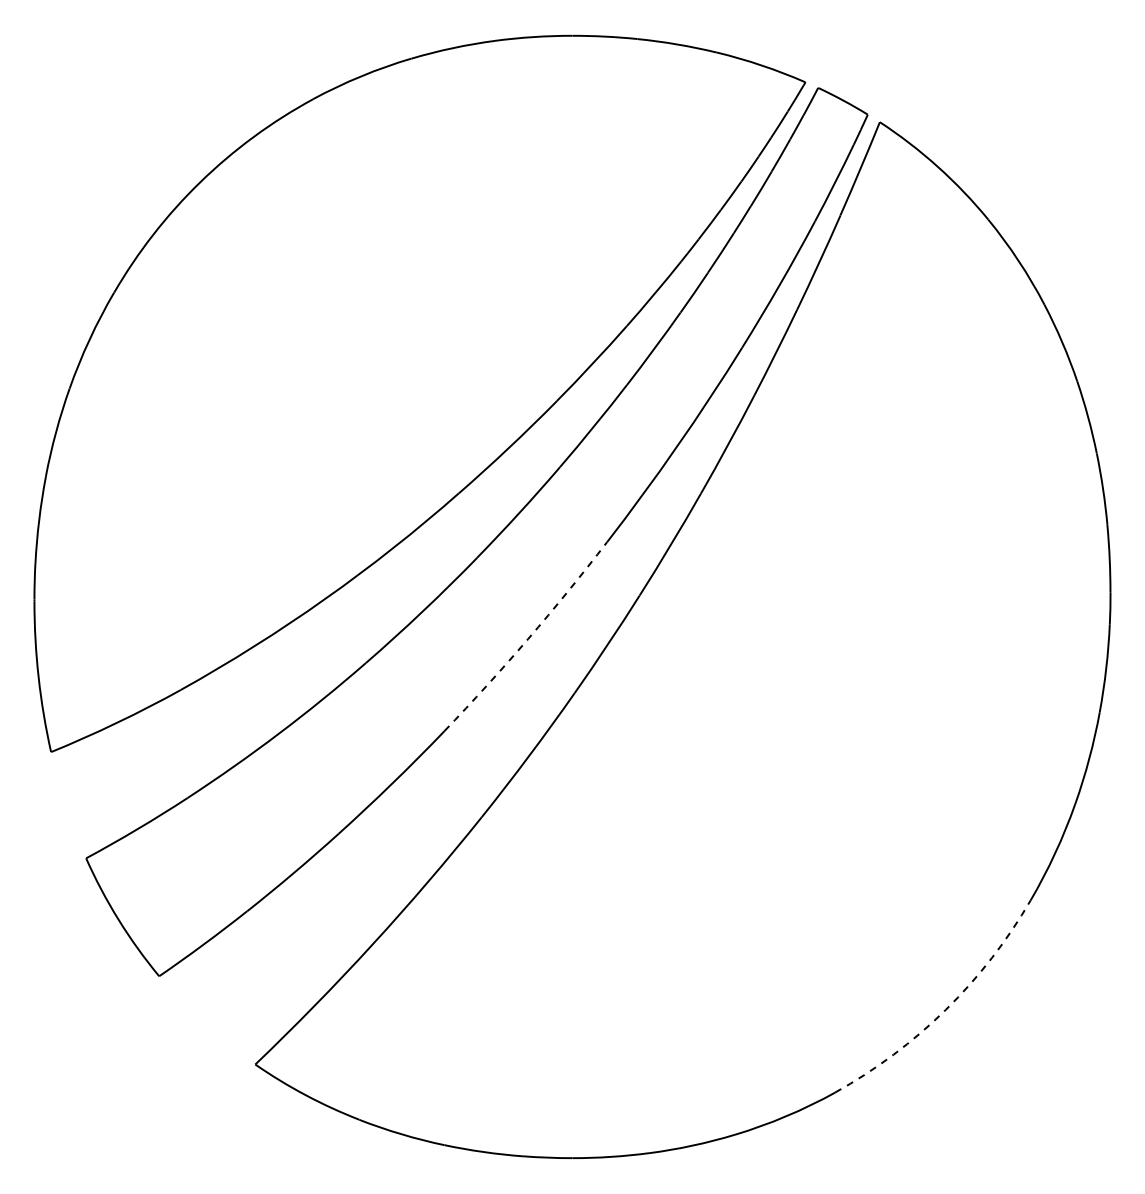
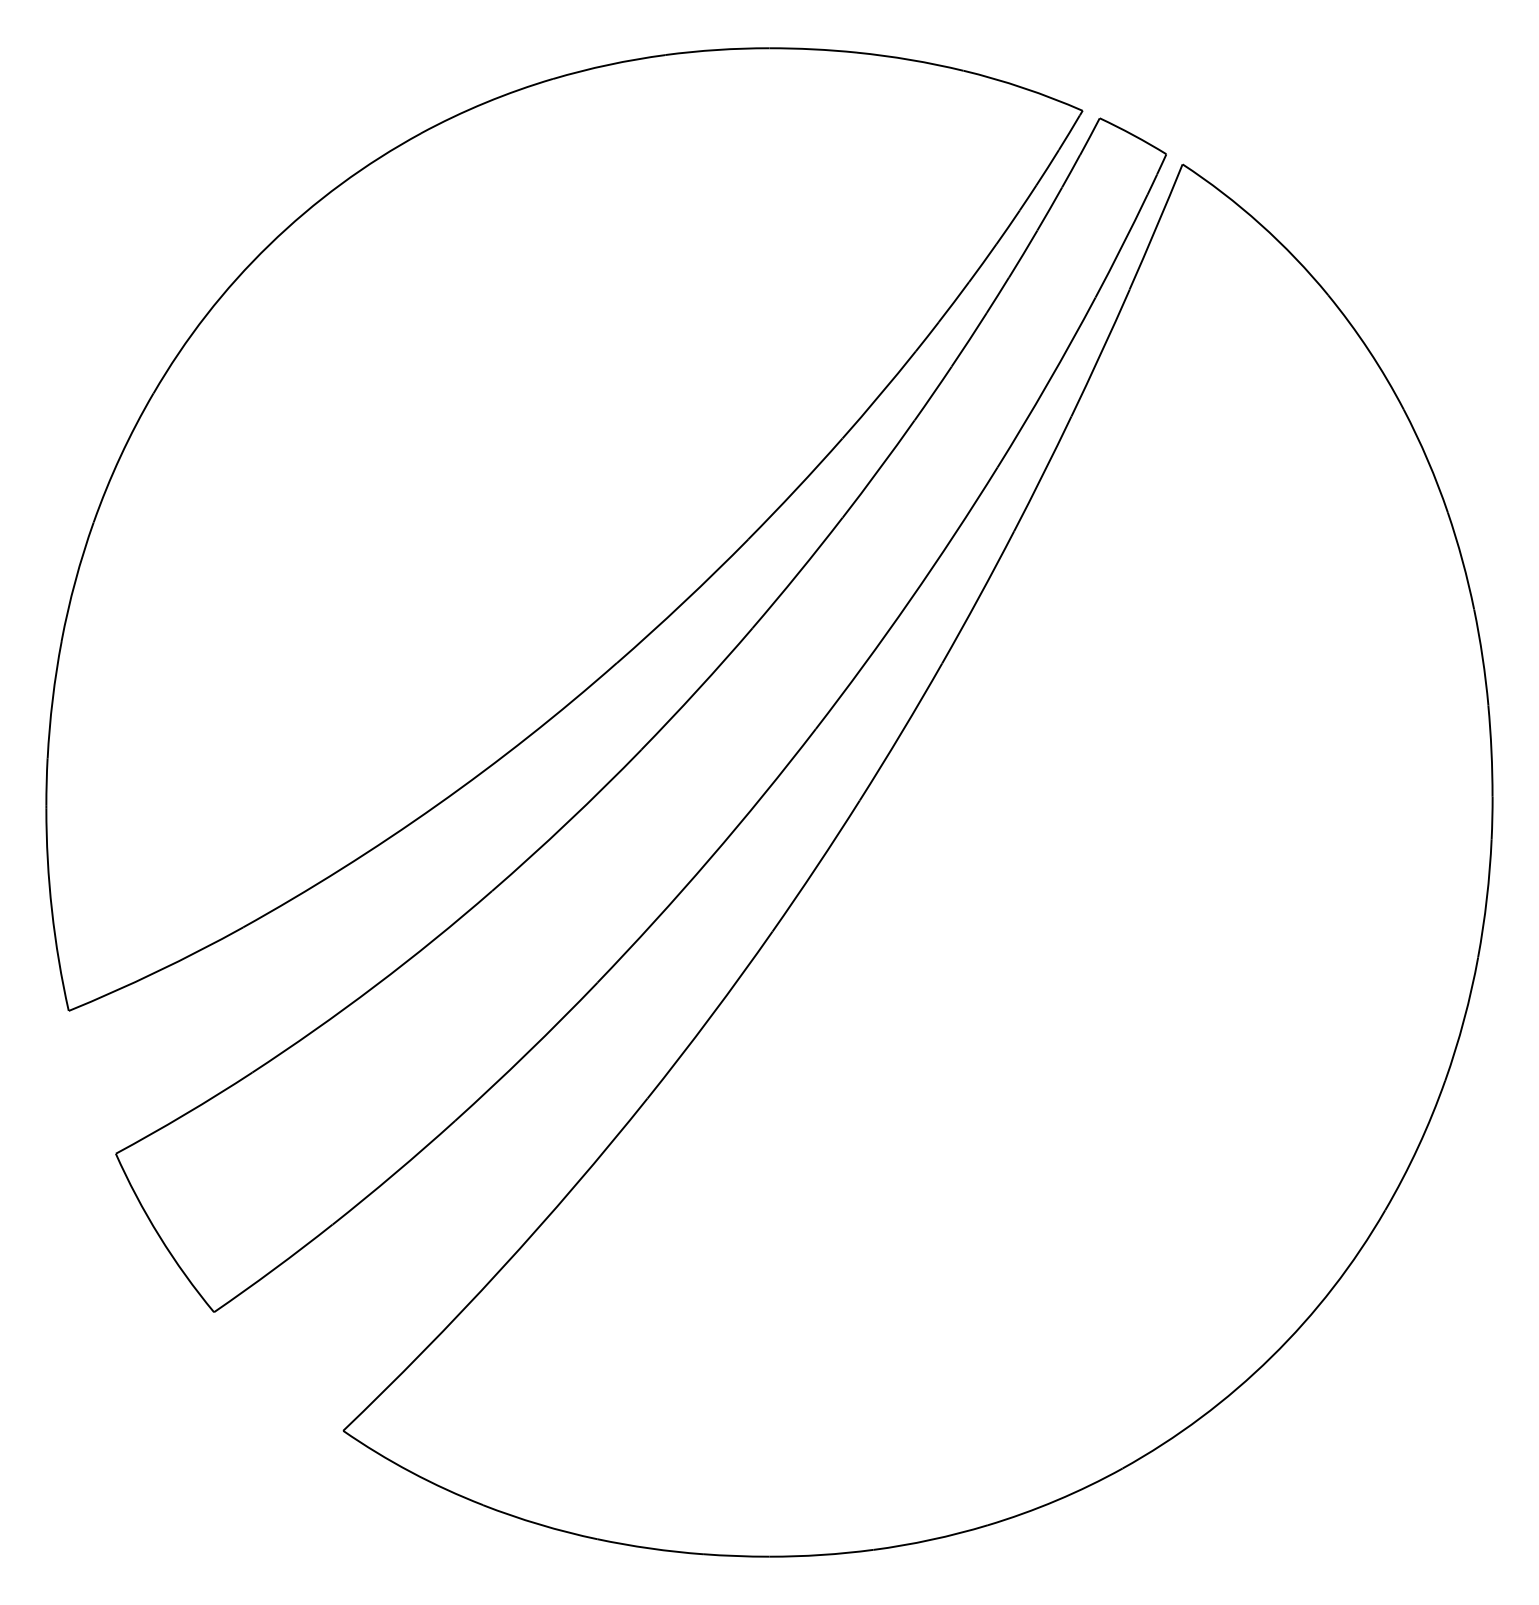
arc: (528, 638) -> (710, 858), dashed -> solid
arc: (945, 1009) -> (1270, 1356), dashed -> solid

